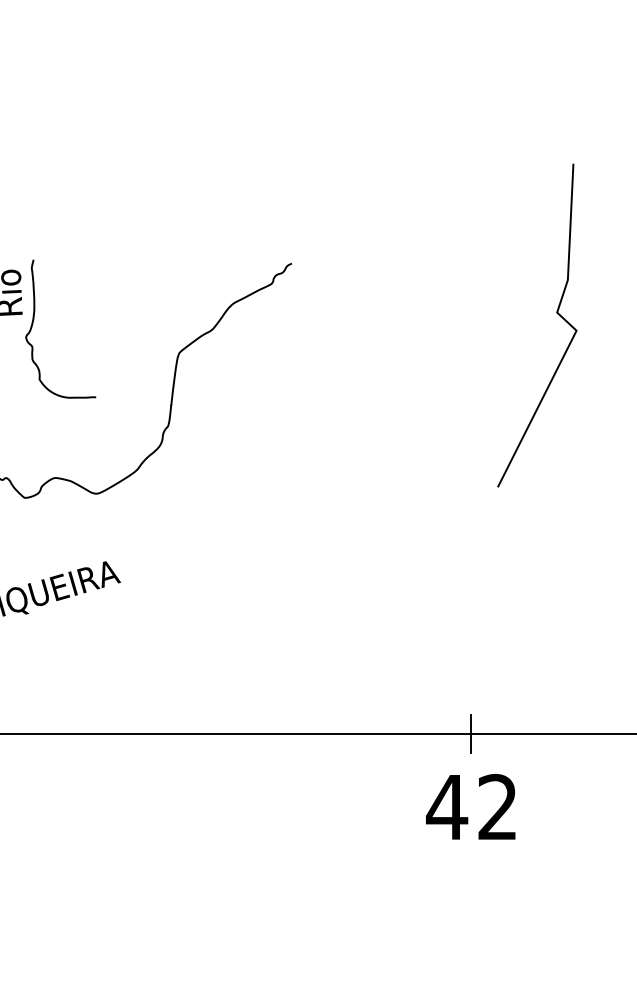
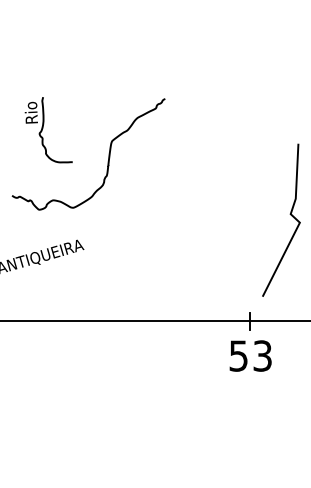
line: (554, 313) -> (289, 214), moved
text: (469, 806) -> (249, 355), 42^ -> 53^

